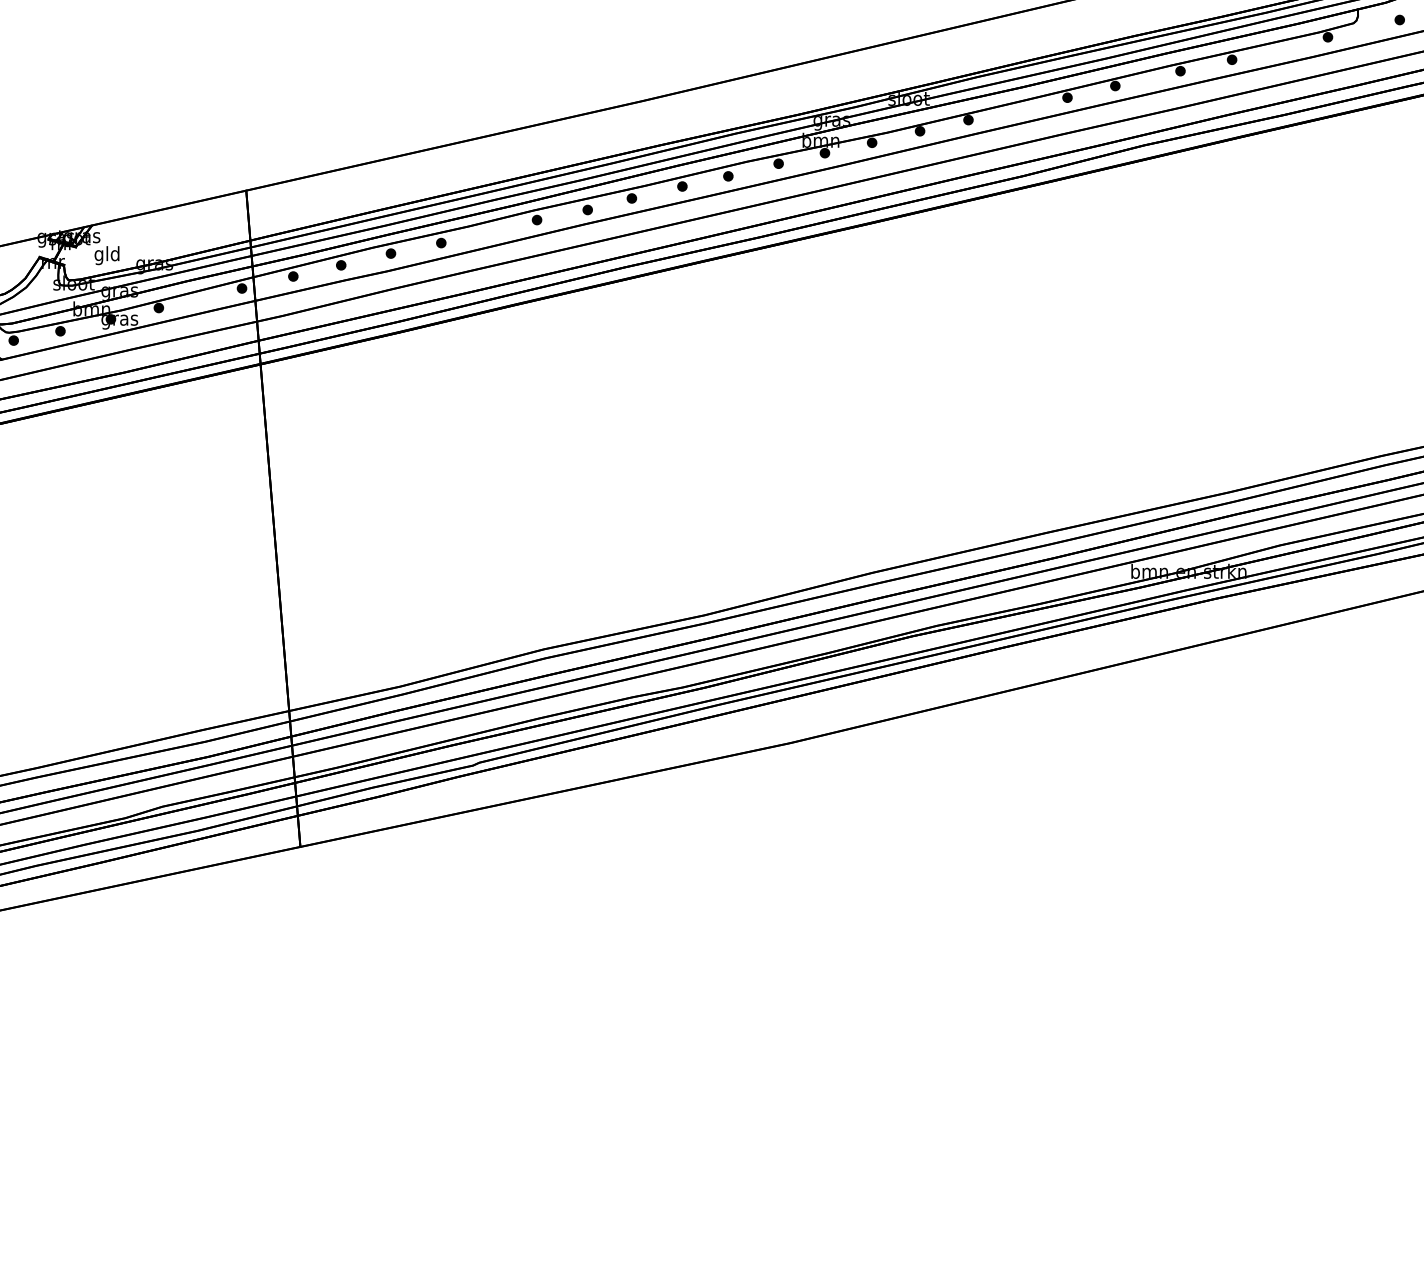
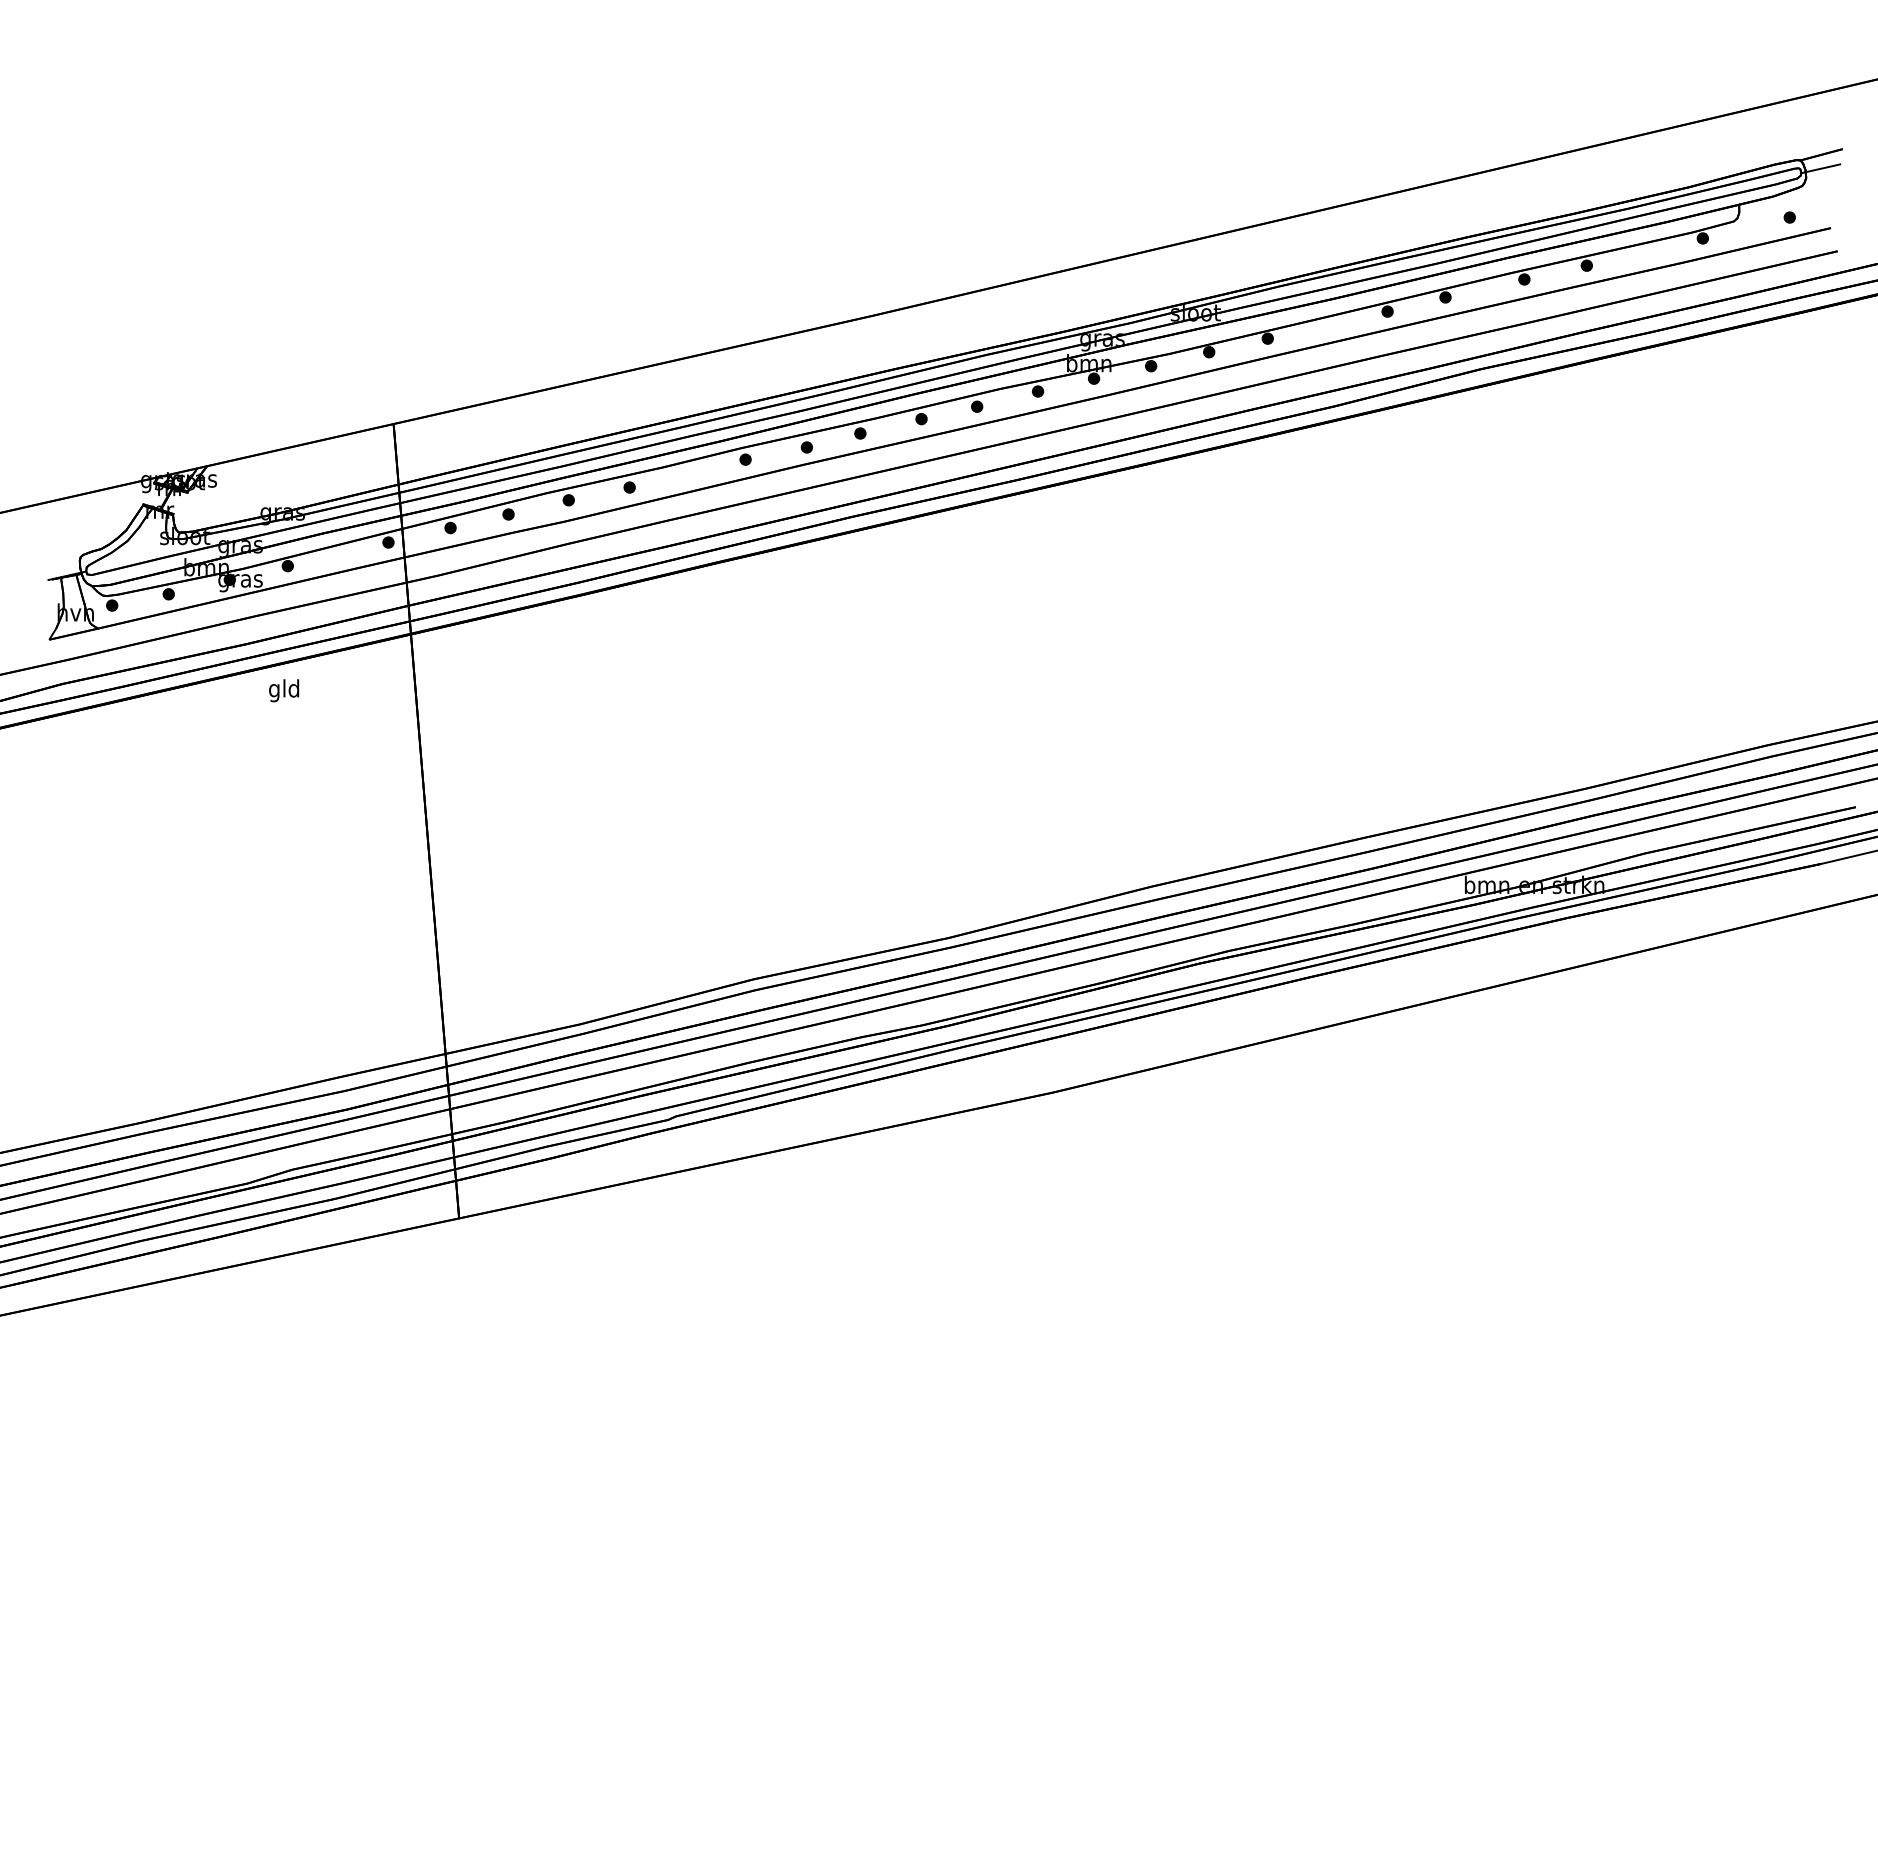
text: (107, 255) -> (284, 690), moved

